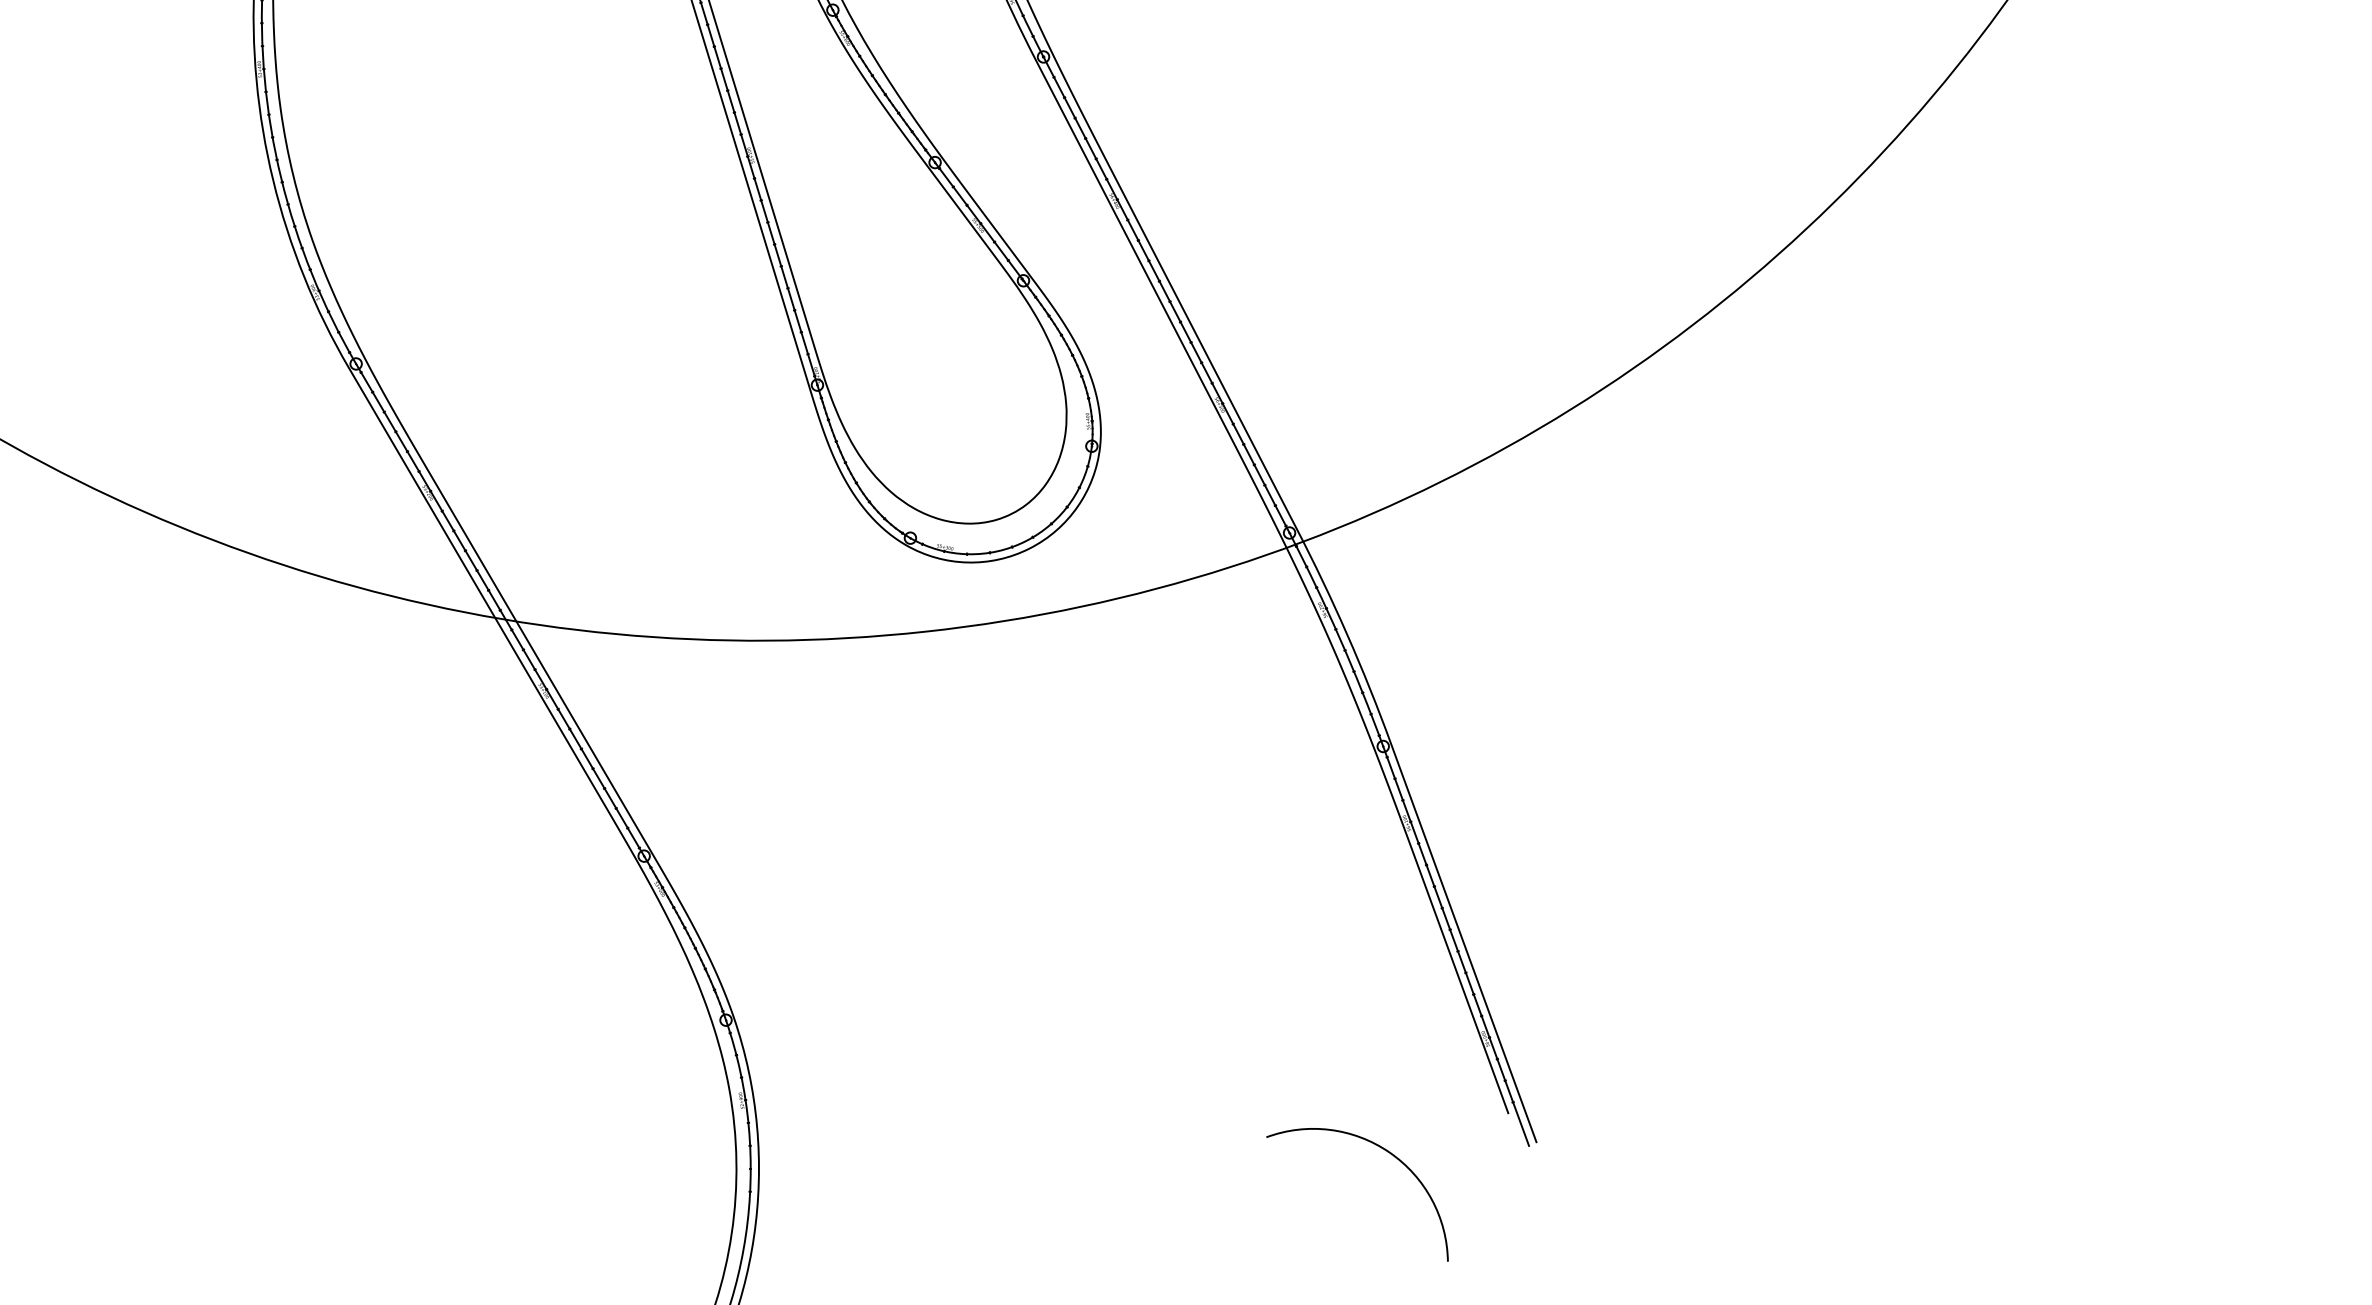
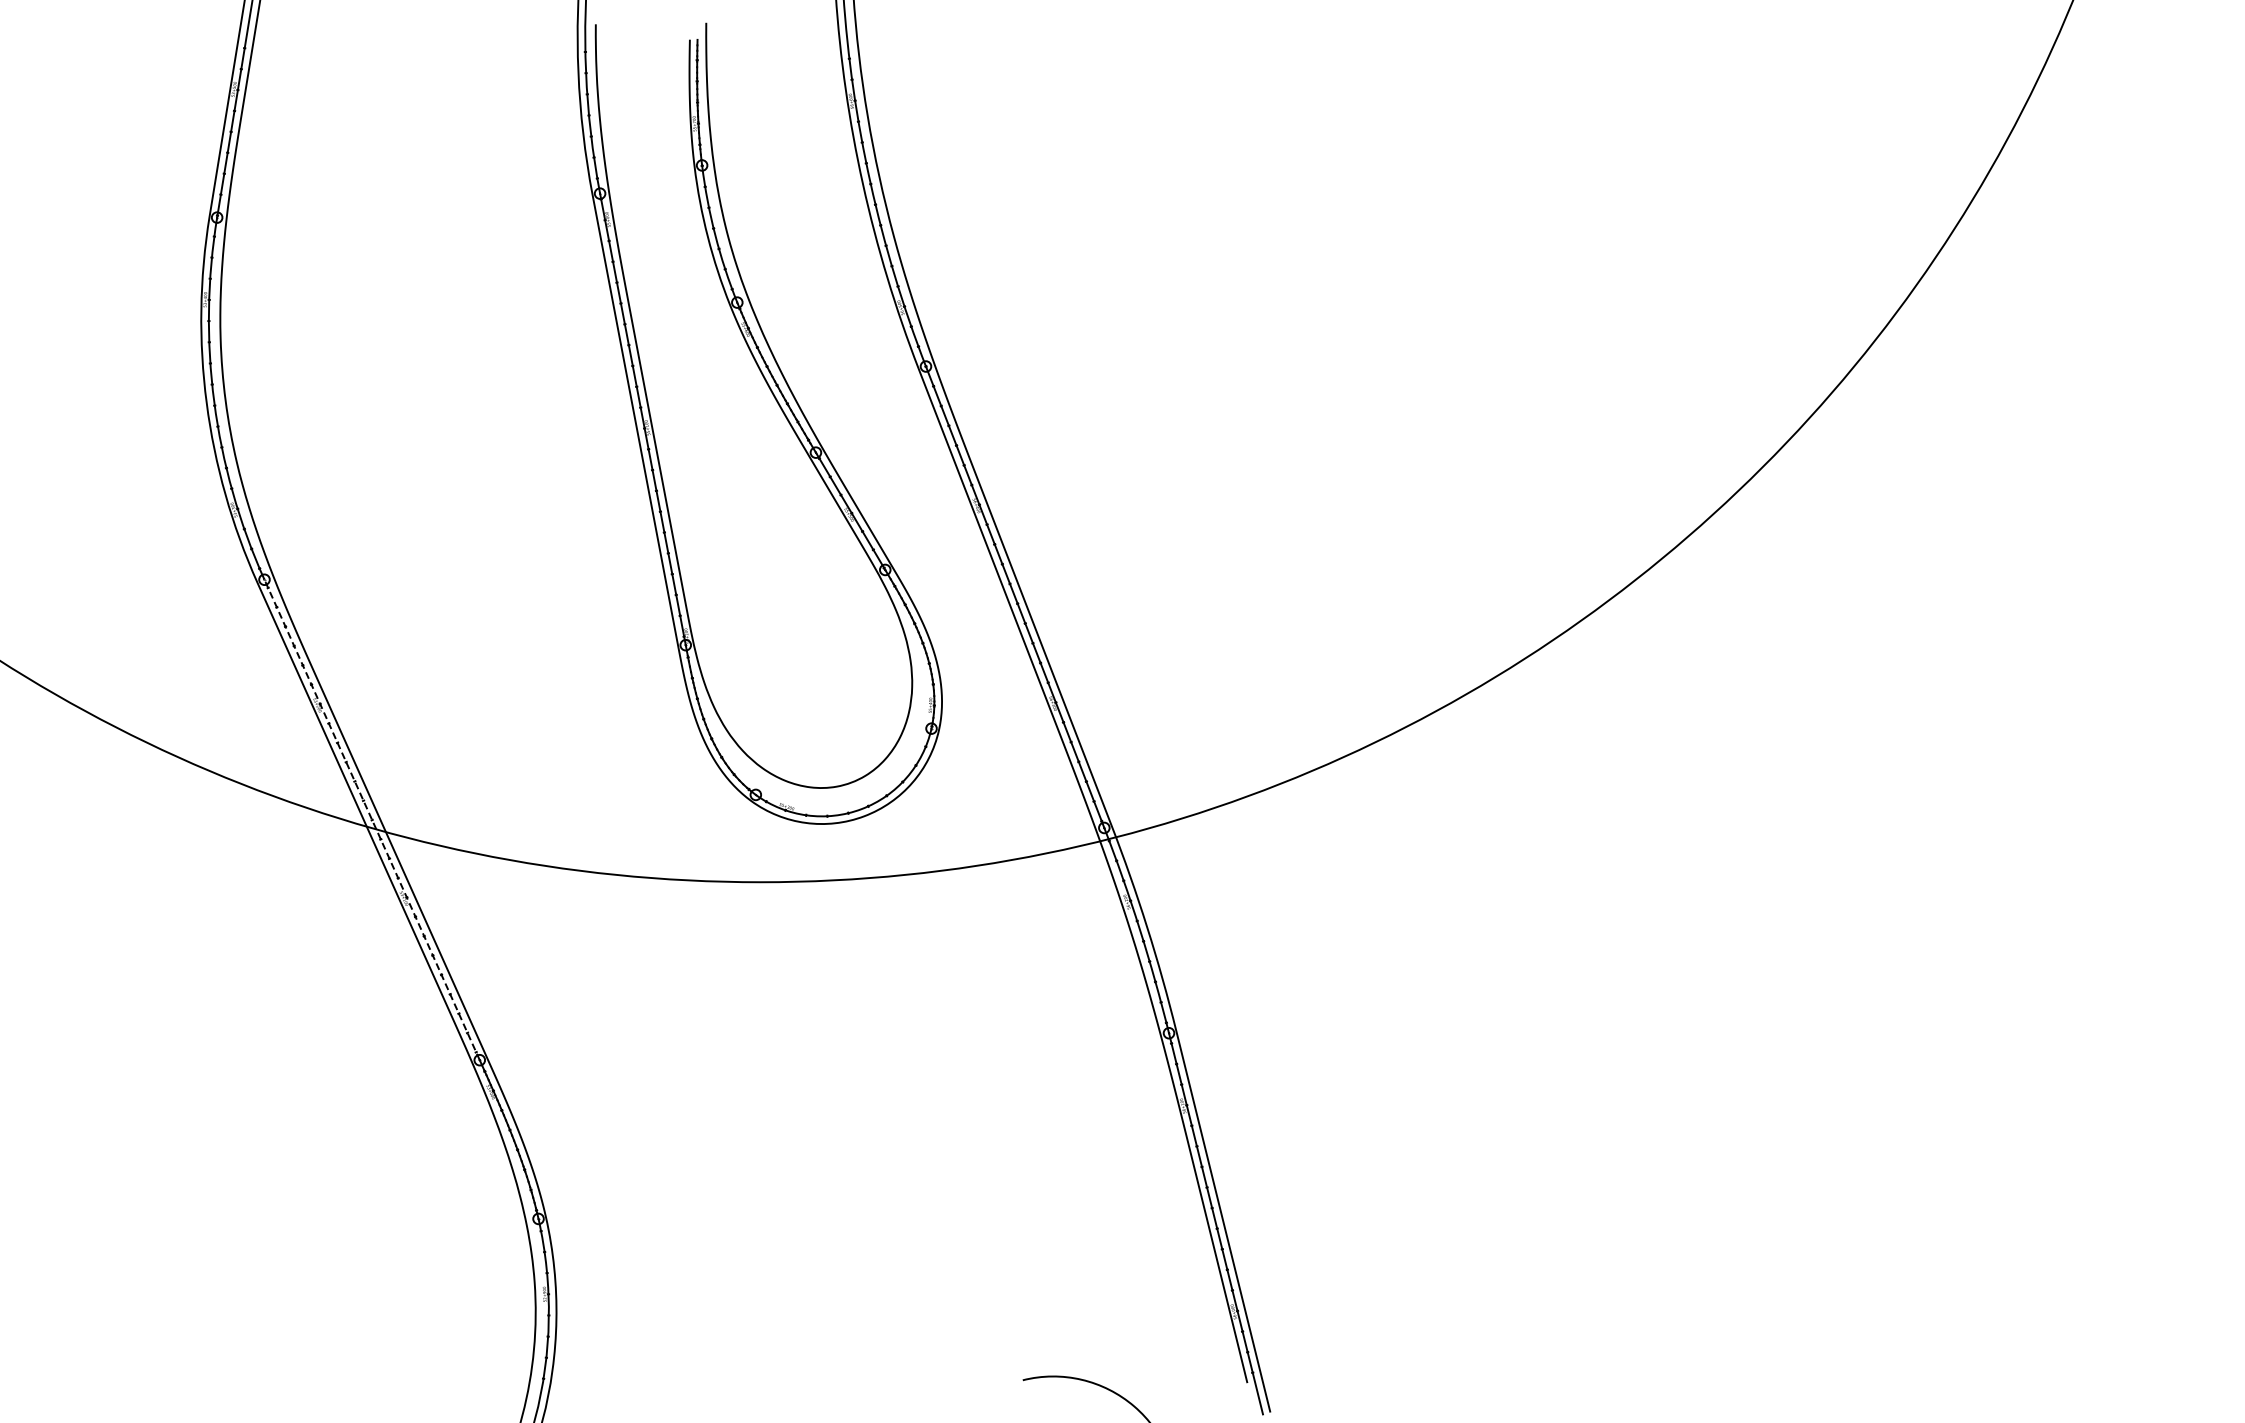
line: (499, 609) -> (371, 819), solid -> dashed

